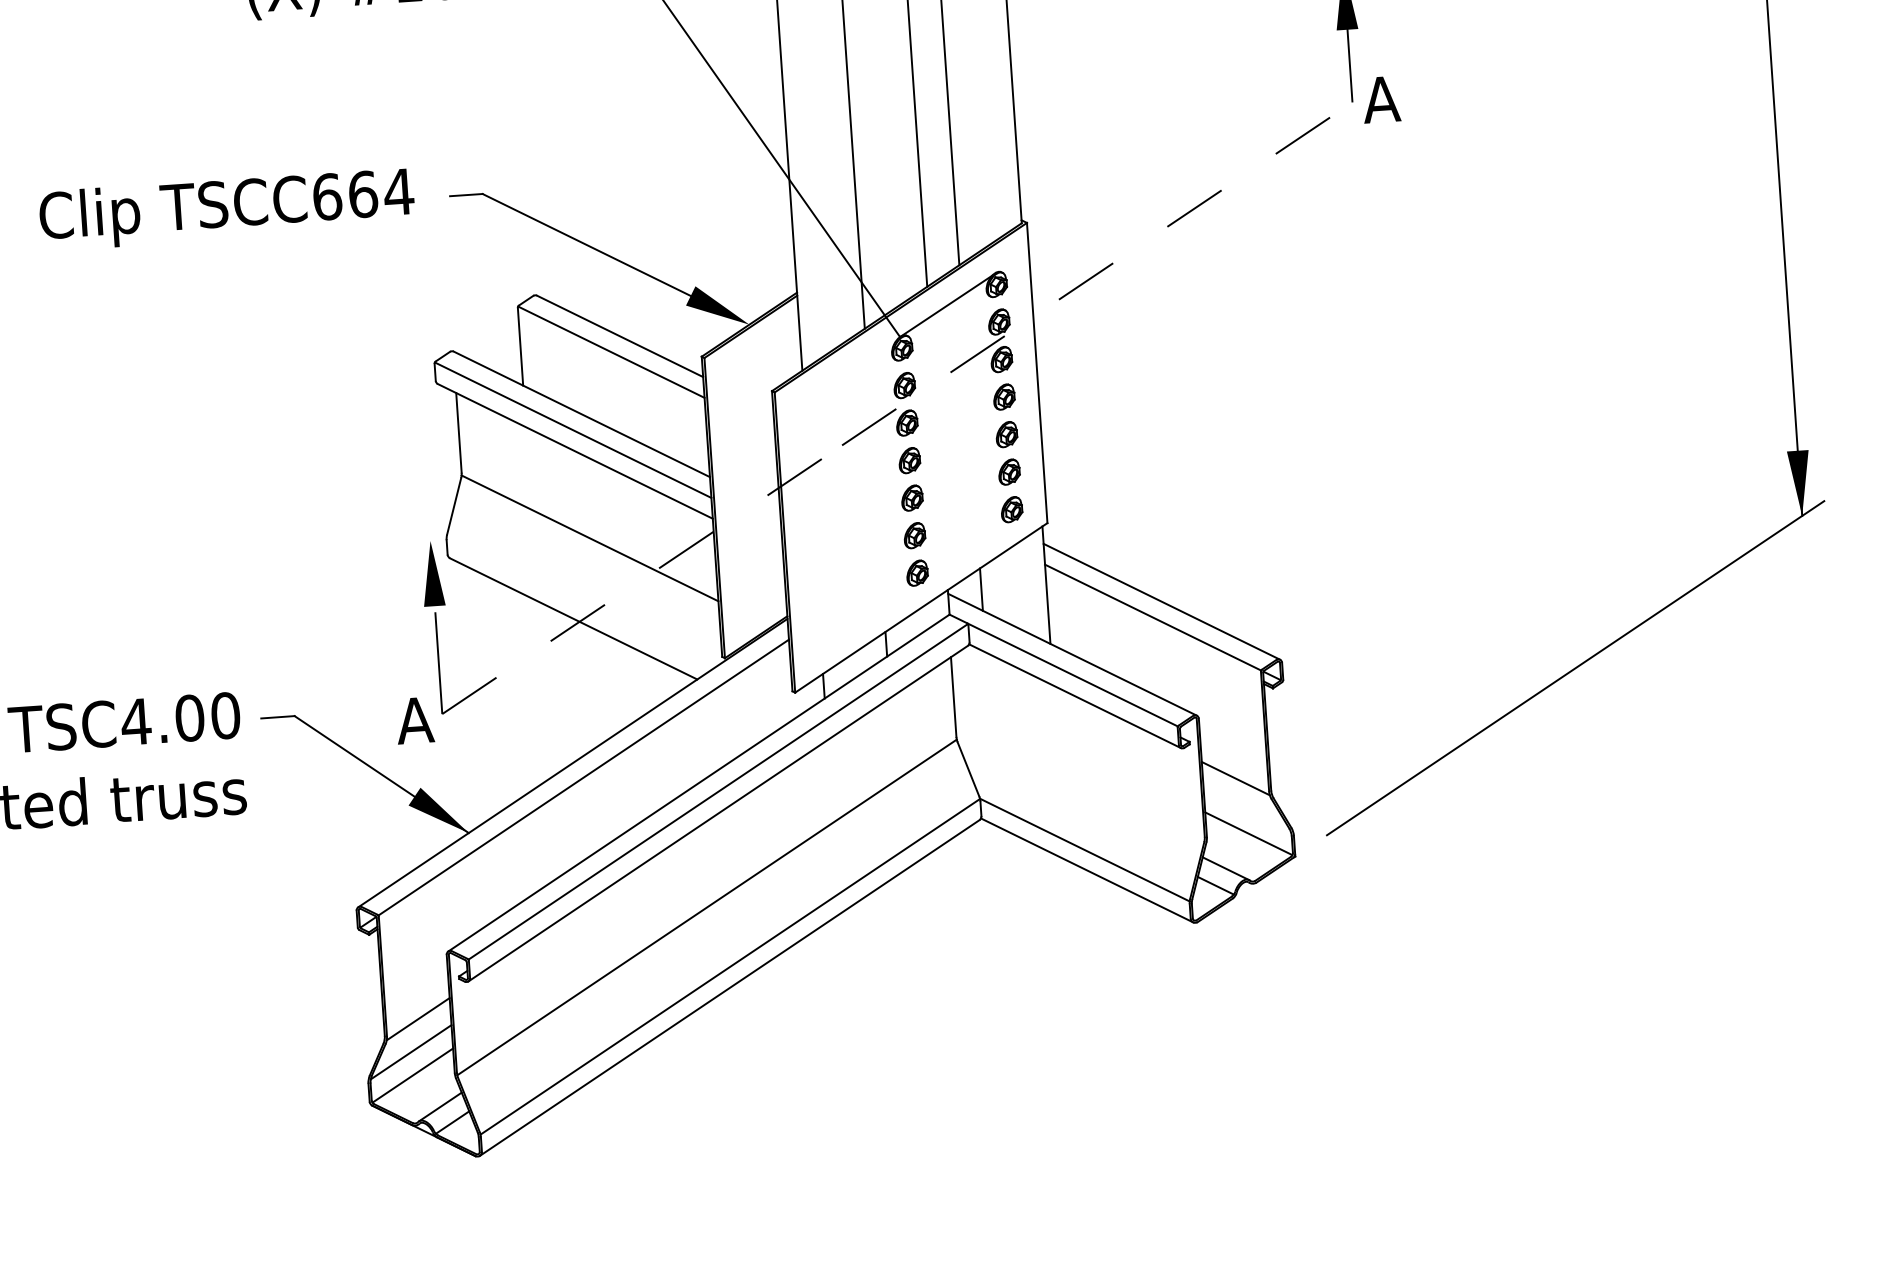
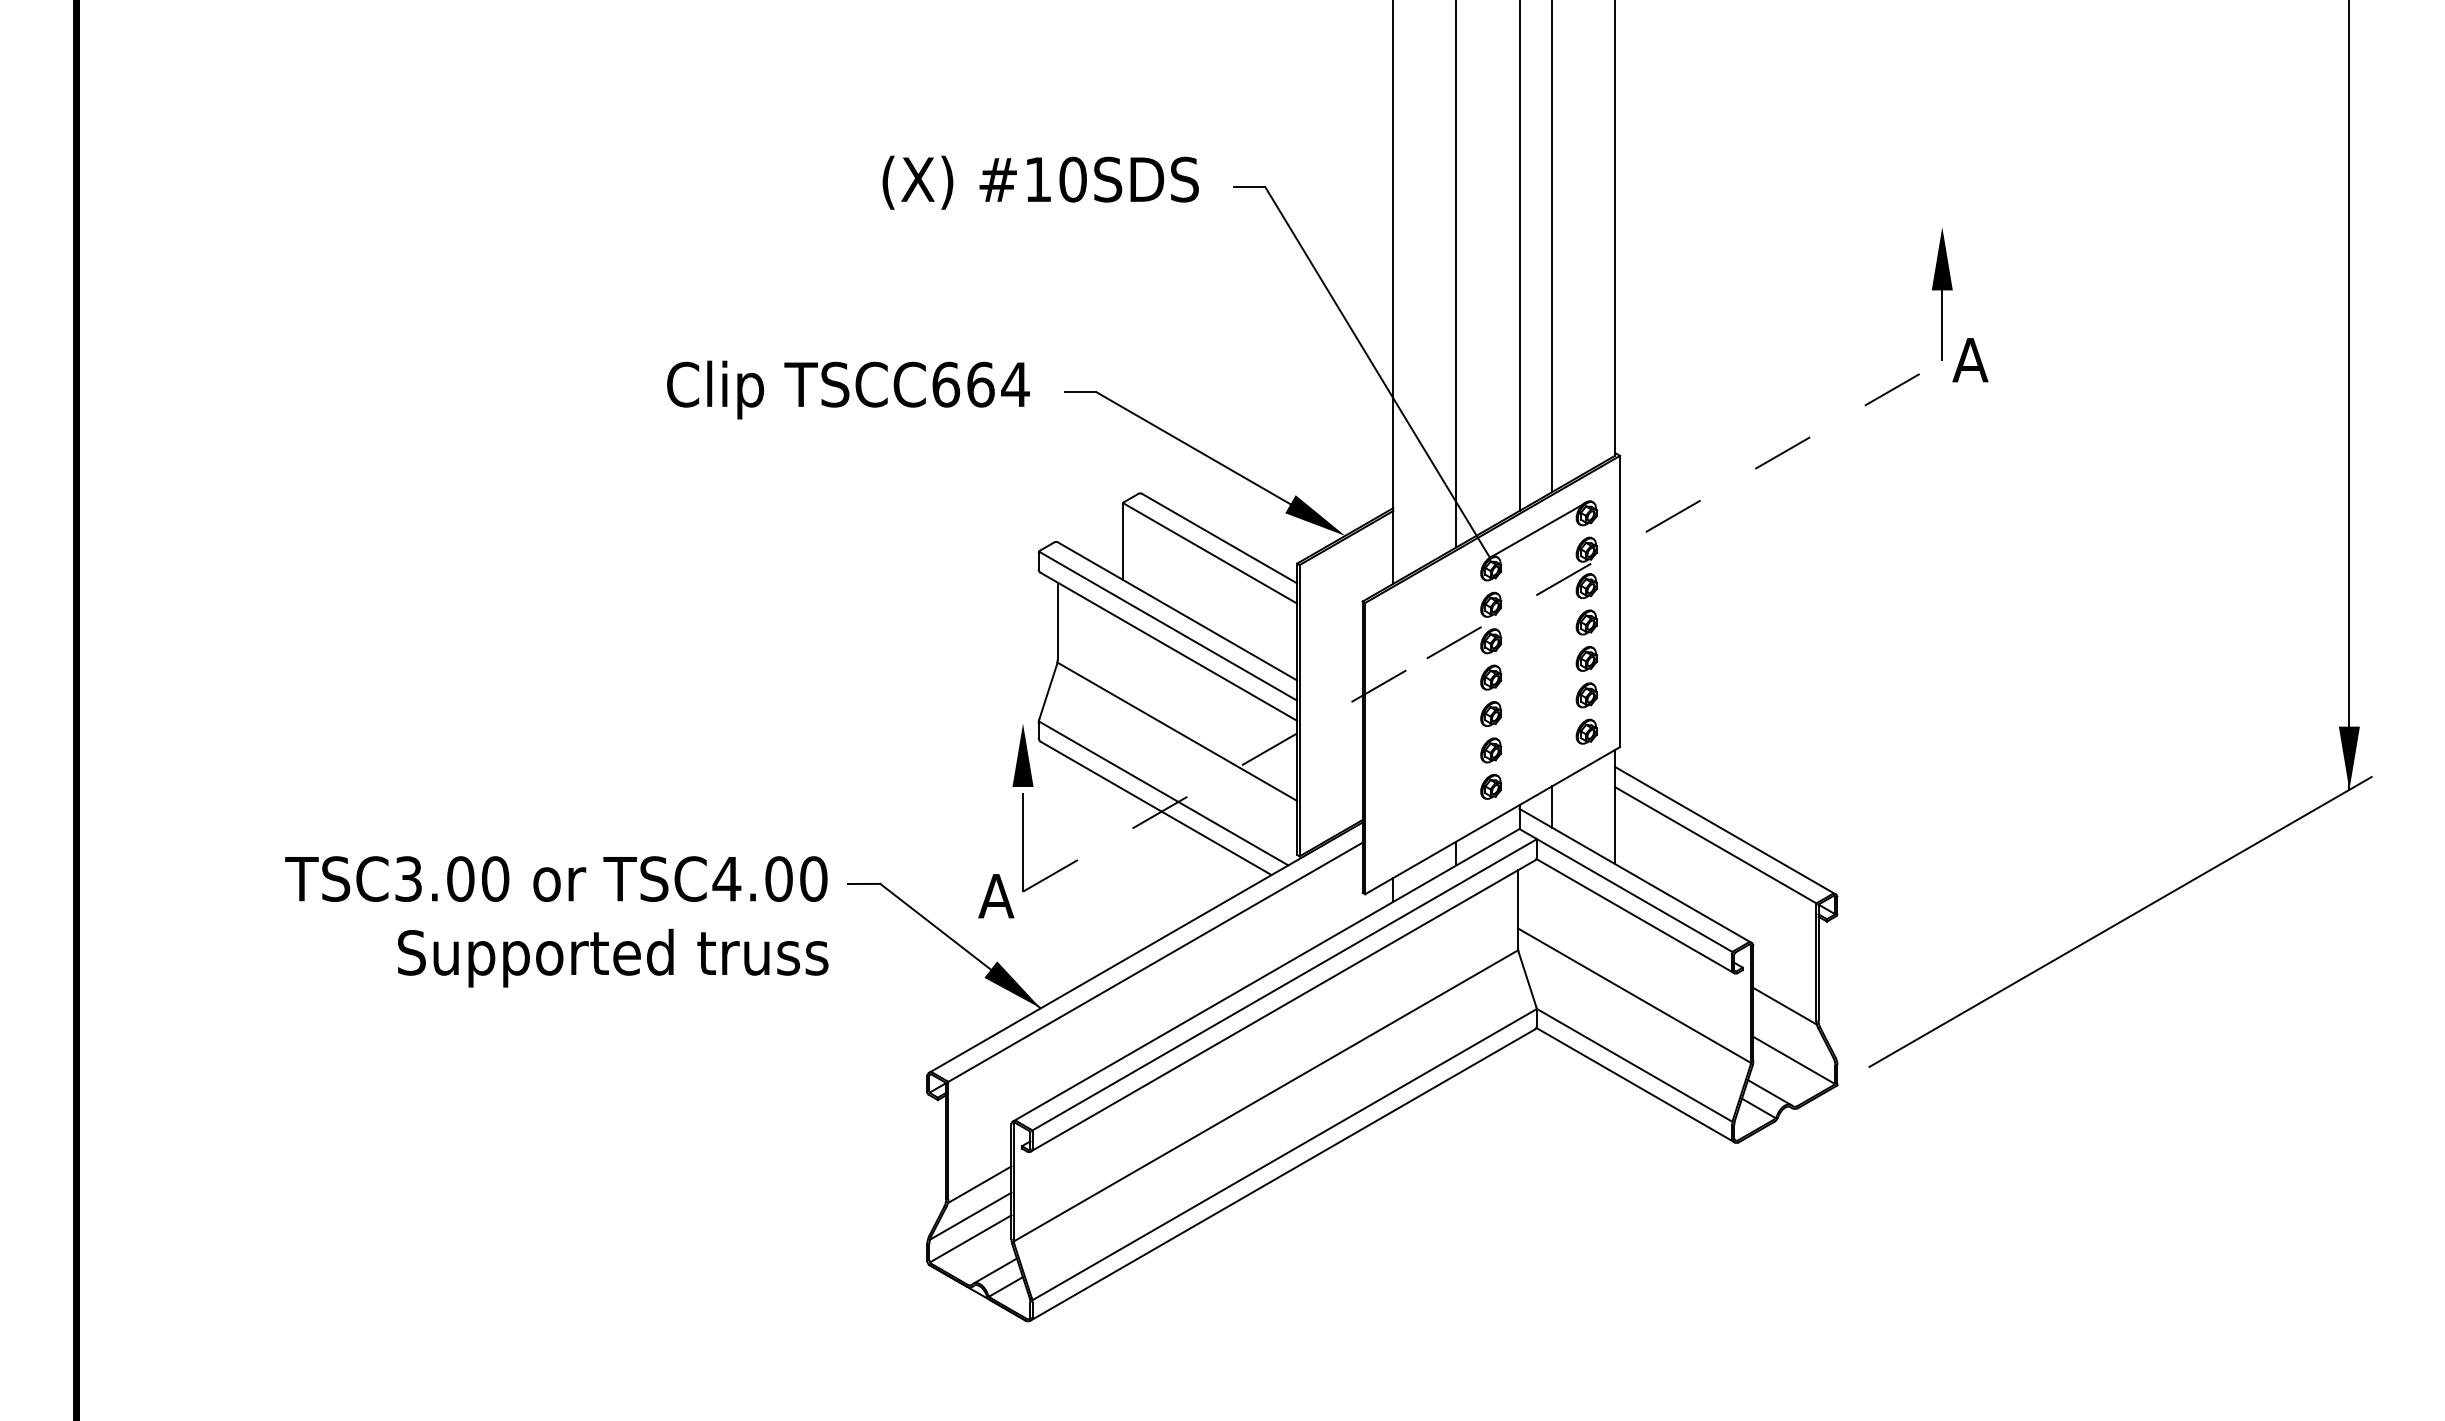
line: (580, 603) -> (1163, 793), added
line: (1079, 778) -> (1634, 995), added

